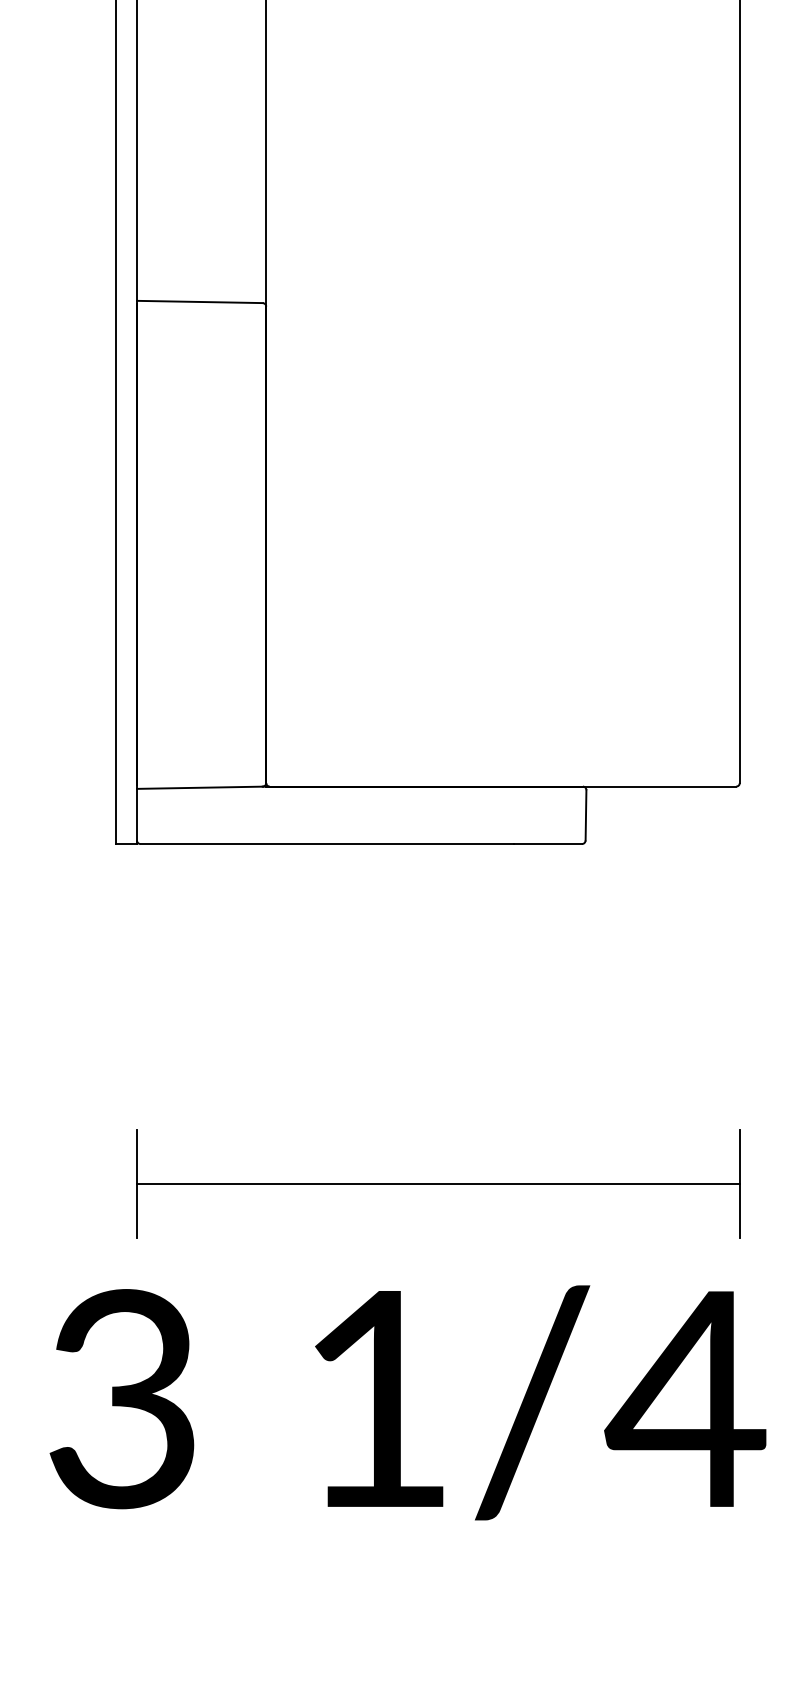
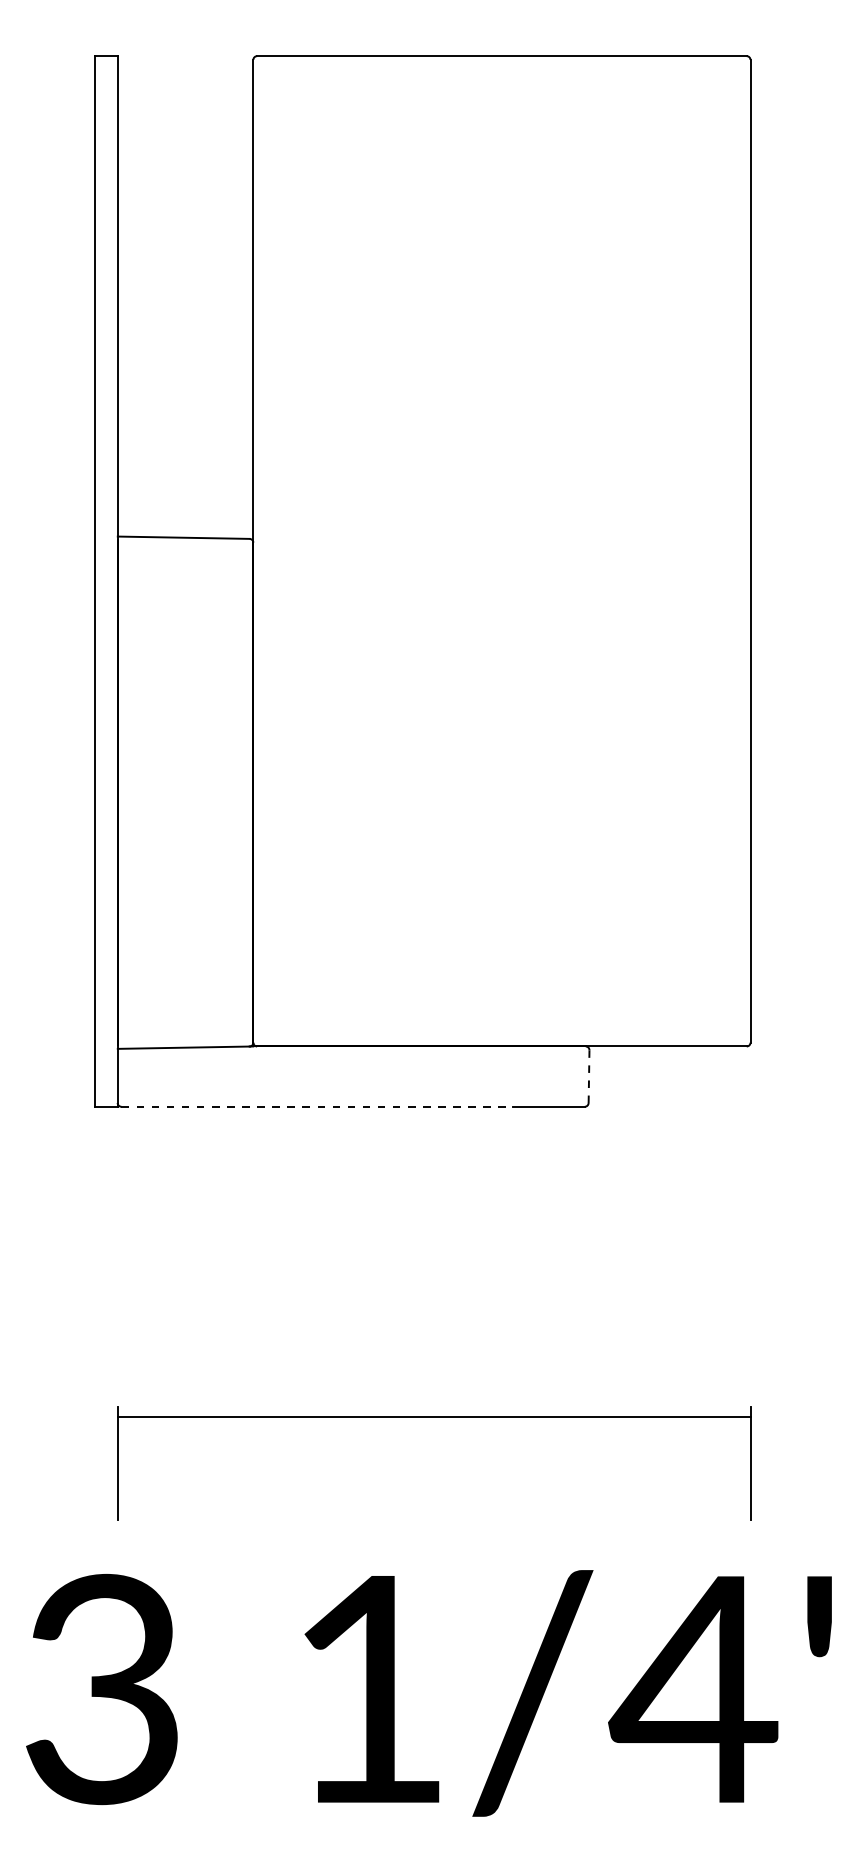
line: (586, 816) -> (589, 1077), solid -> dashed
line: (327, 843) -> (317, 1106), solid -> dashed
line: (437, 1183) -> (433, 1417), moved

